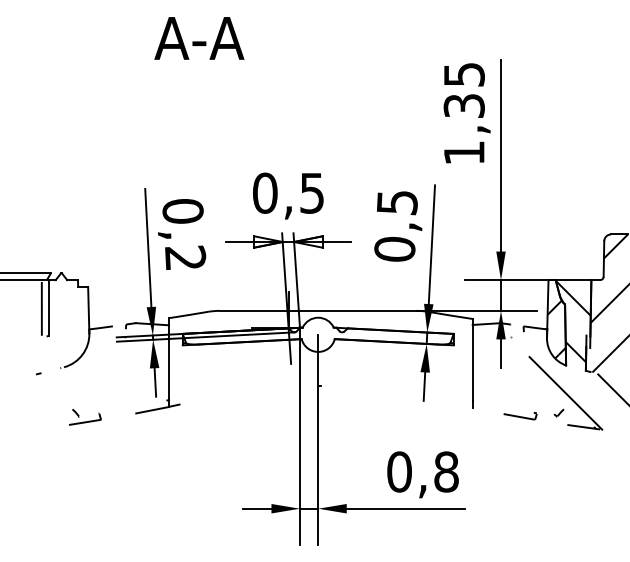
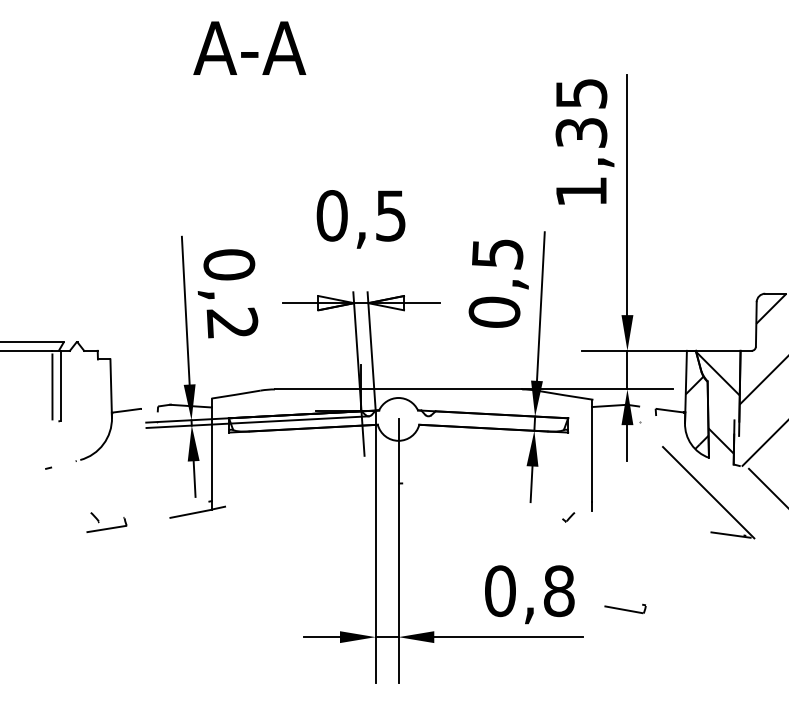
text: (288, 195) -> (361, 218), moved
part: (558, 412) -> (567, 516), moved
part: (520, 416) -> (625, 609), moved

